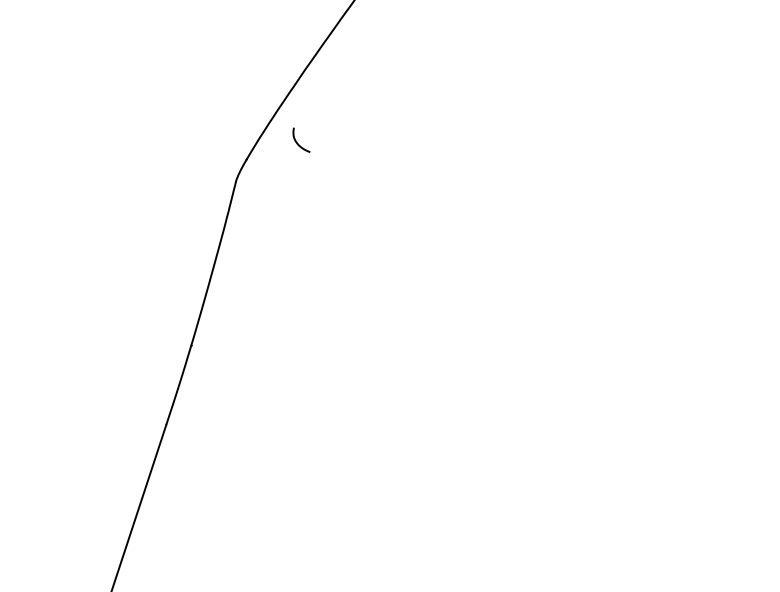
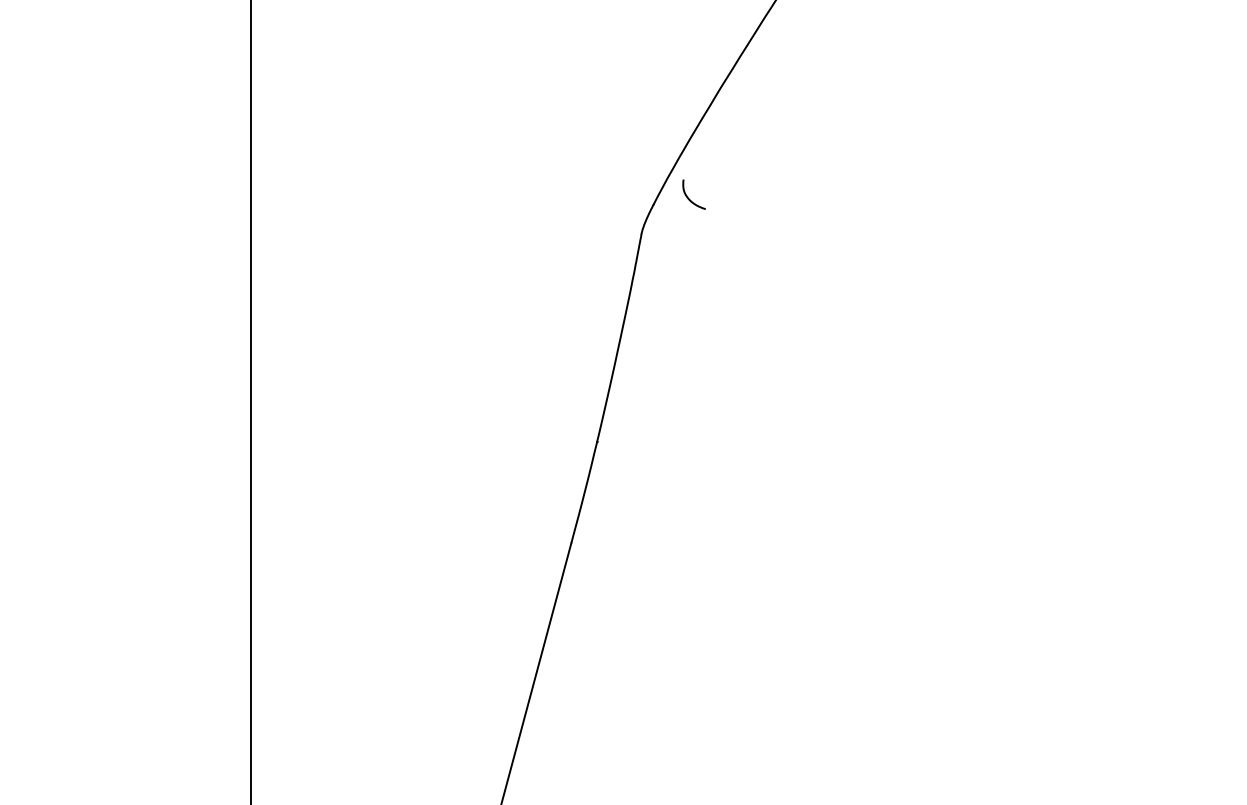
curve: (297, 143) -> (689, 198), moved

